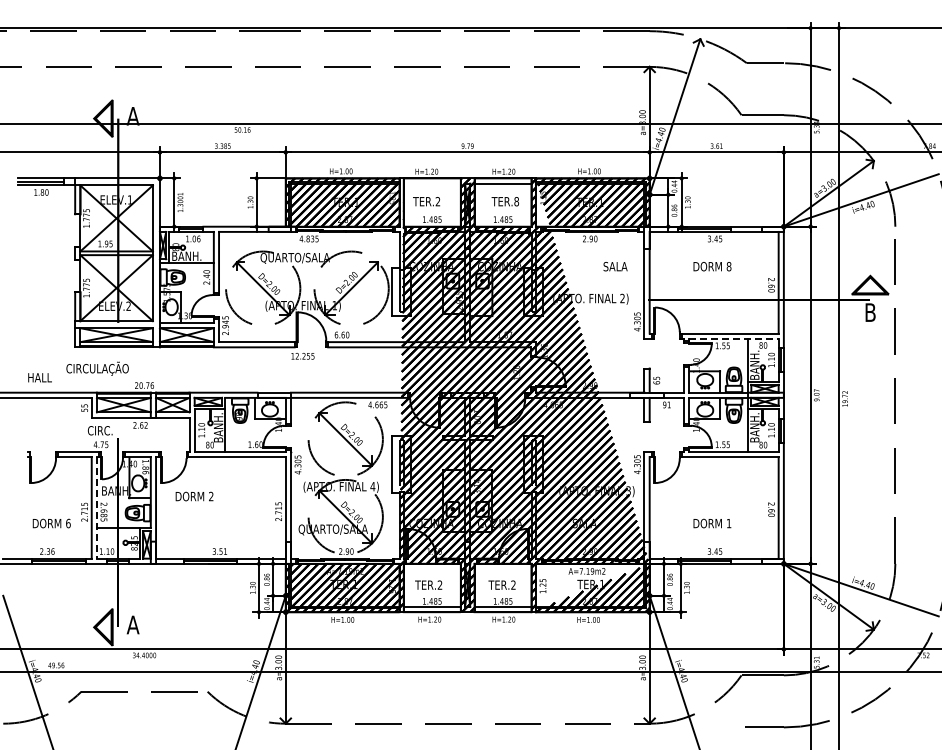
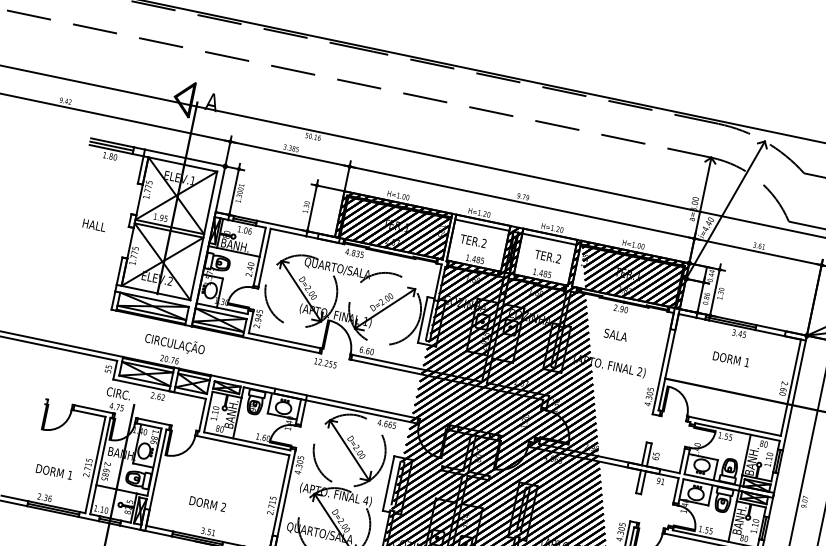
line: (431, 183) -> (481, 224), added
text: (516, 201) -> (558, 258), TER.8 -> TER.2
text: (615, 266) -> (615, 335), moved
text: (728, 266) -> (746, 362), 8 -> 1
line: (734, 338) -> (738, 431), dashed -> solid
text: (97, 368) -> (174, 343), moved
text: (39, 377) -> (93, 225), moved
text: (194, 496) -> (207, 503), moved
line: (96, 507) -> (100, 465), dashed -> solid
text: (68, 523) -> (70, 475), 6 -> 1

